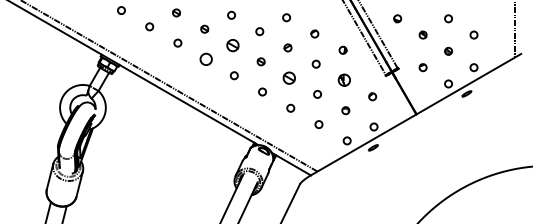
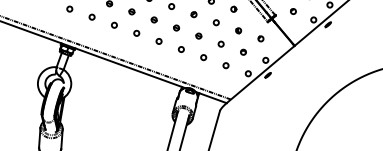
part: (232, 45) -> (153, 20), size x0.62
circle: (205, 59) -> (136, 33), size x0.62
part: (289, 77) -> (198, 35), size x0.62
part: (344, 80) -> (238, 30), size x0.62

